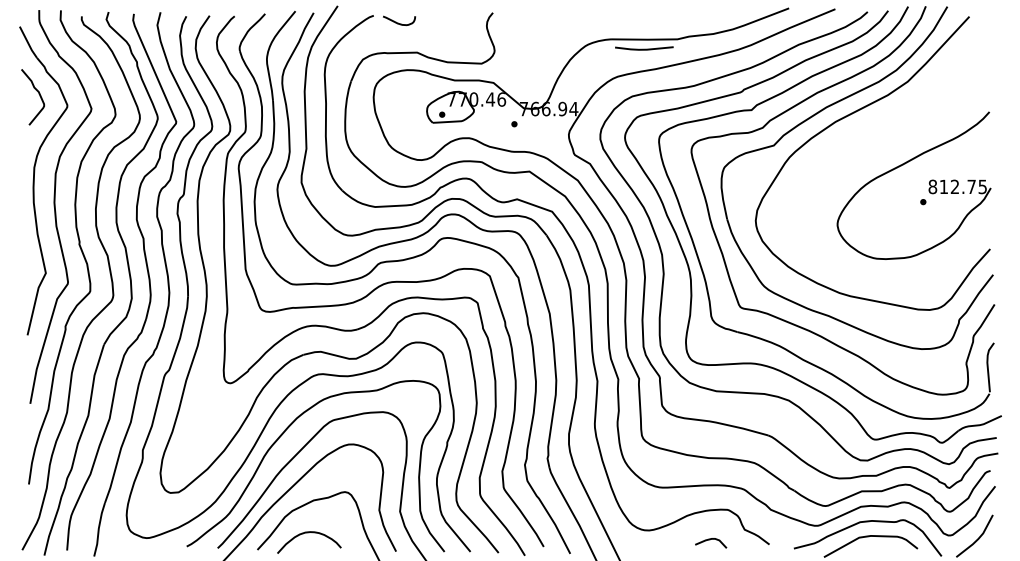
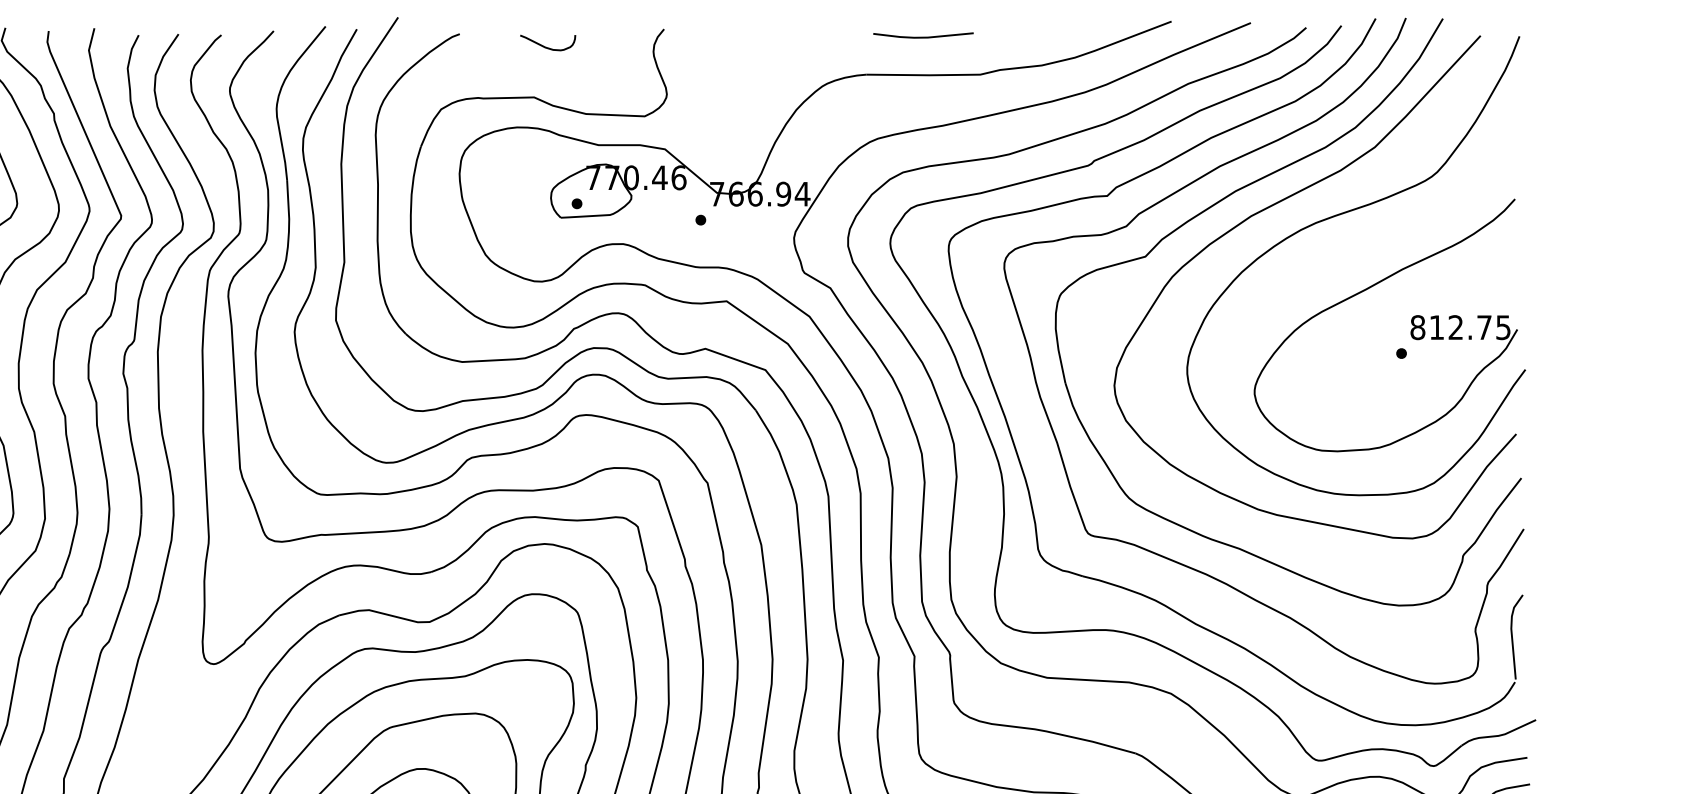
curve: (398, 22) -> (546, 45), moved
line: (644, 48) -> (923, 35), moved
curve: (886, 122) -> (1338, 217), added

